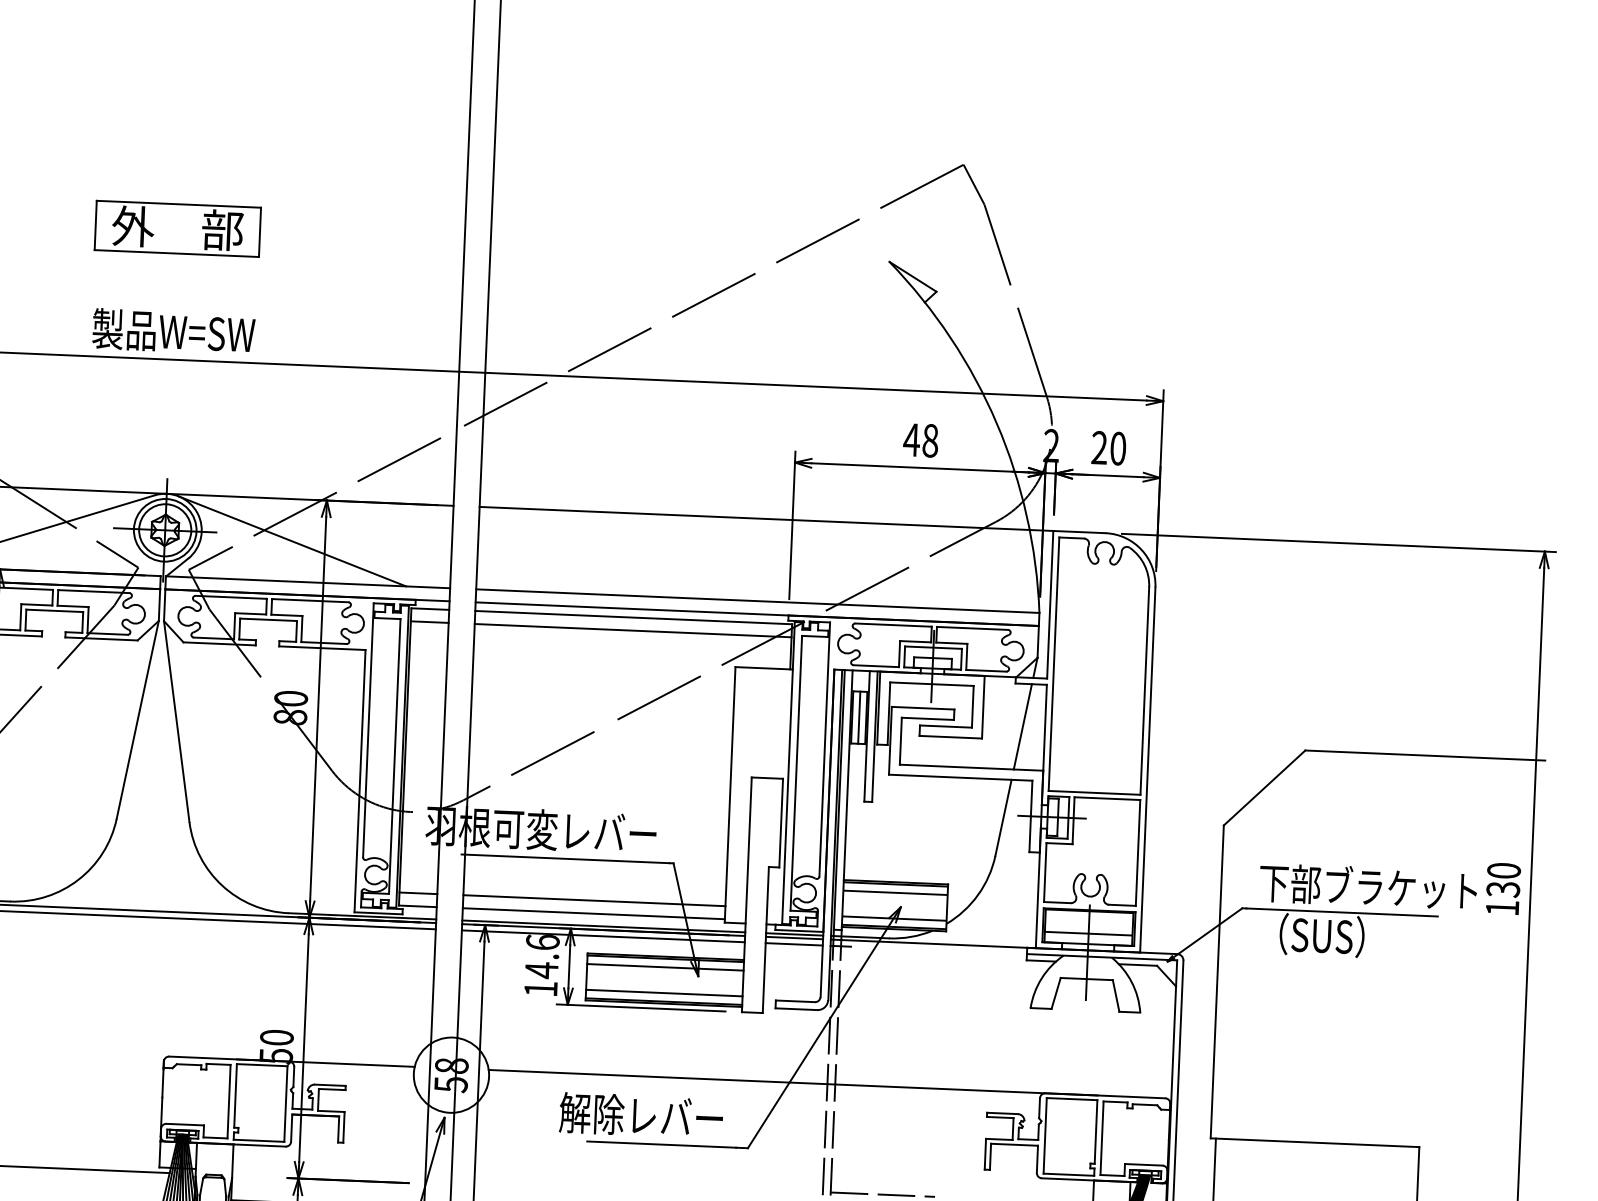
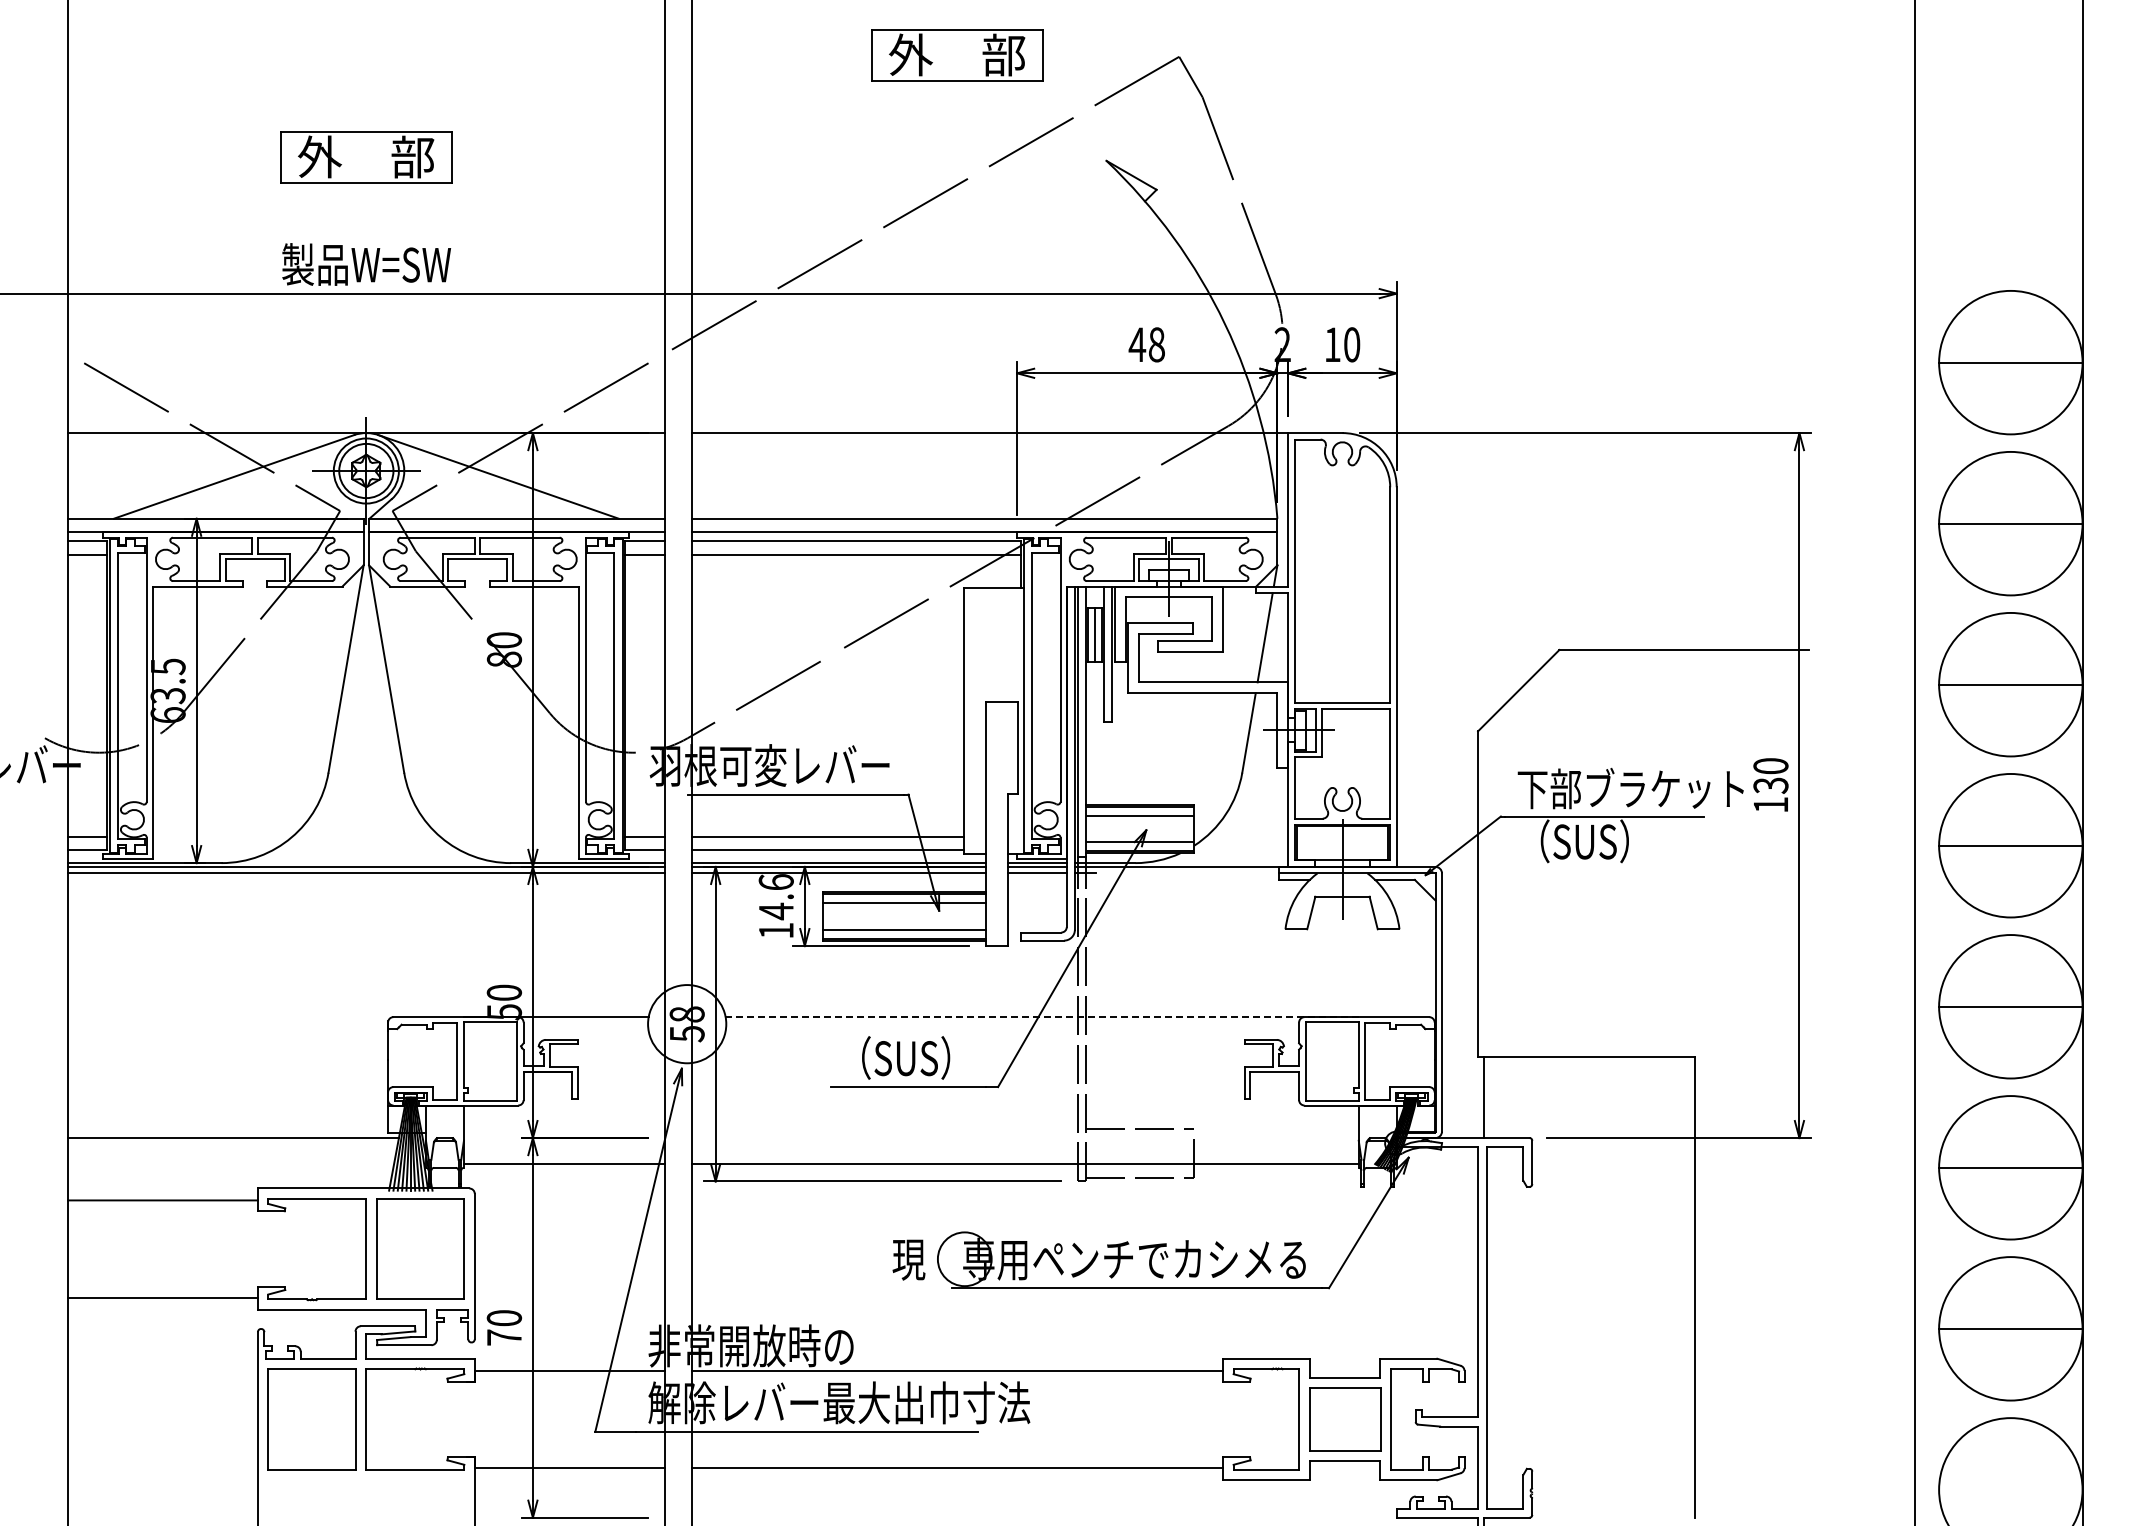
part: (750, 154) -> (957, 55), added
text: (1099, 447) -> (1332, 344), 20 -> 10
line: (1088, 933) -> (1342, 849), removed
line: (793, 1083) -> (1042, 1017), solid -> dashed
text: (640, 1115) -> (885, 1057), 解除レバー -> （SUS）

